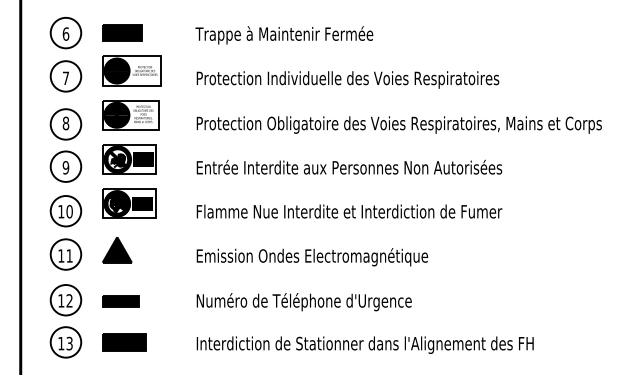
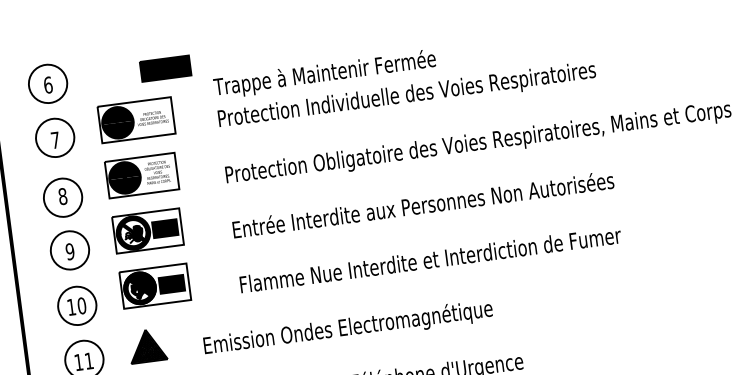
part: (122, 32) -> (165, 67), moved
text: (284, 35) -> (325, 74), moved
text: (312, 257) -> (348, 328), moved

